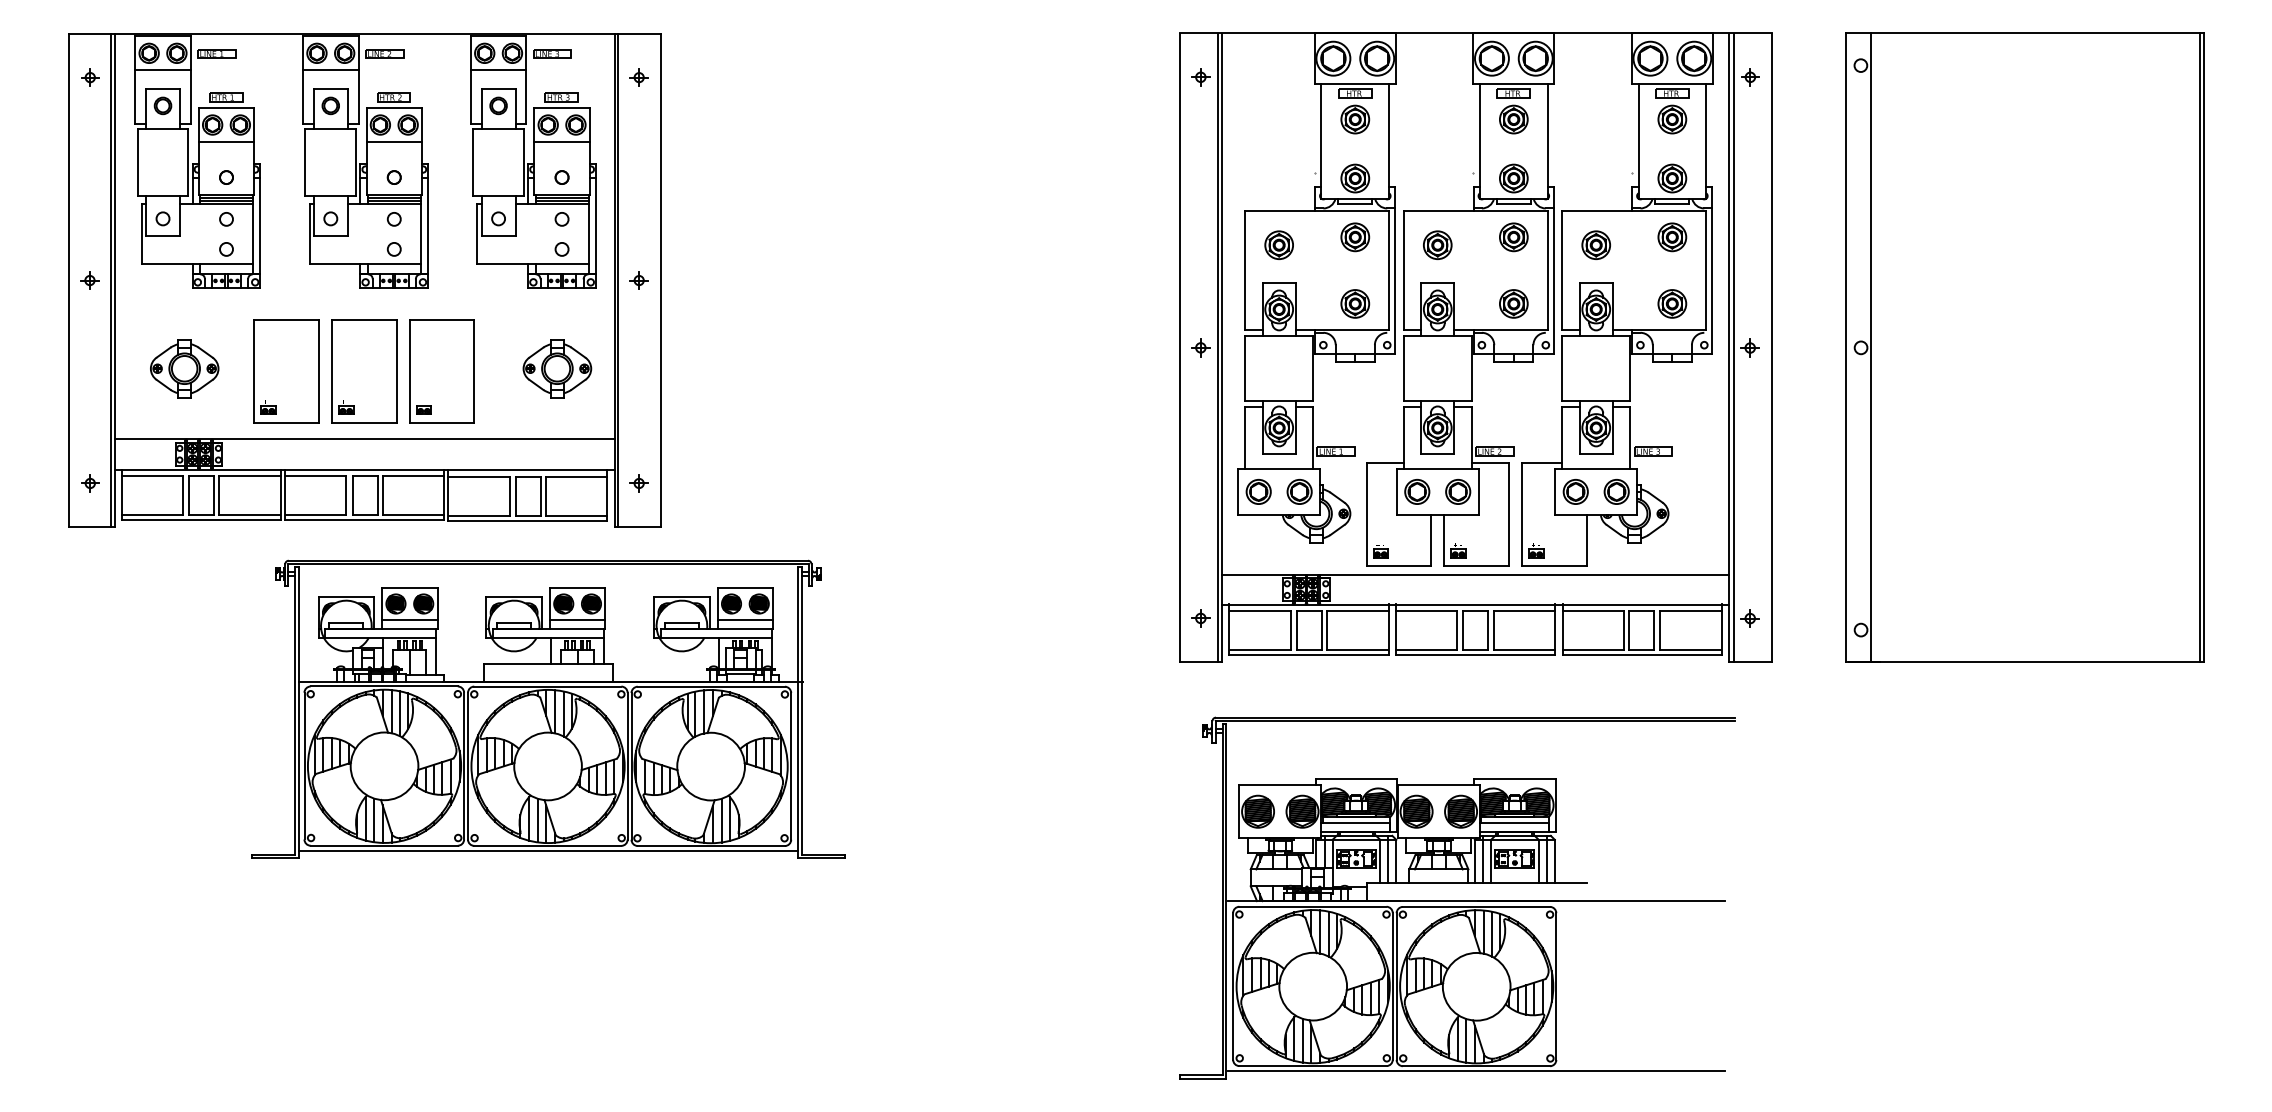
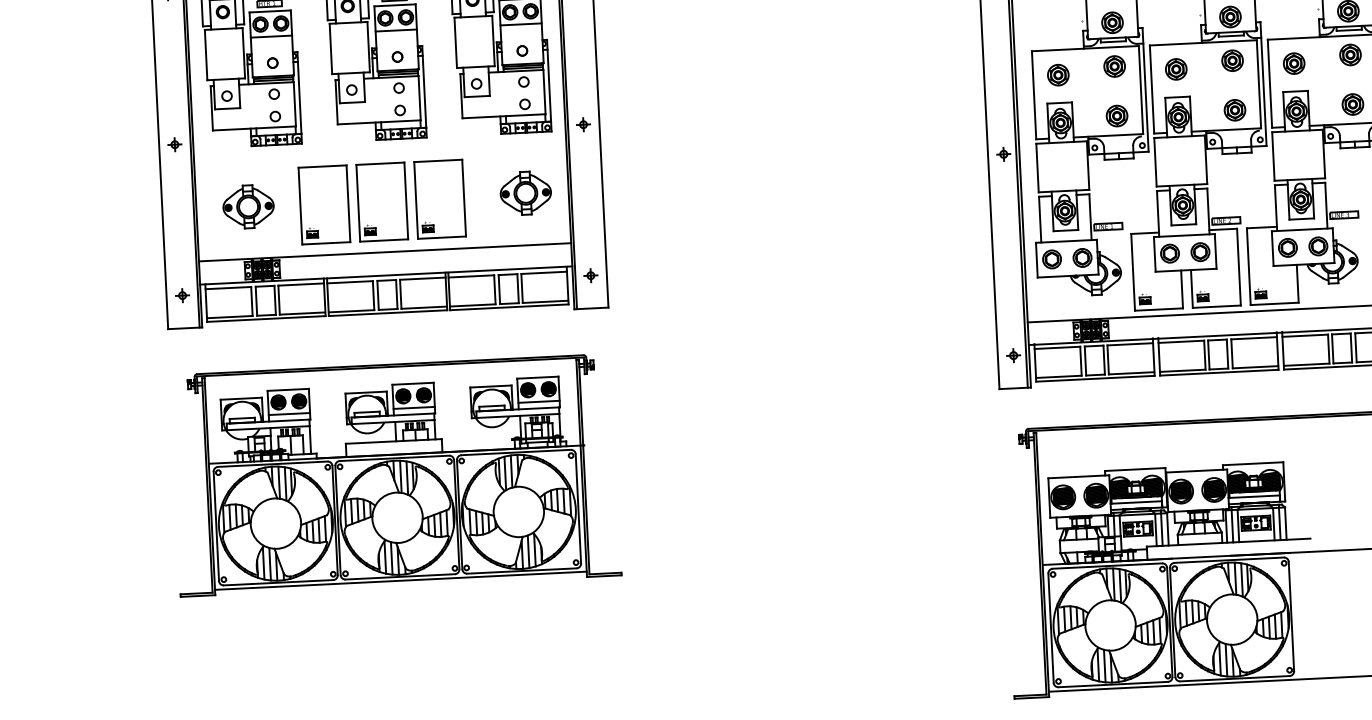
part: (548, 708) -> (395, 474), moved

